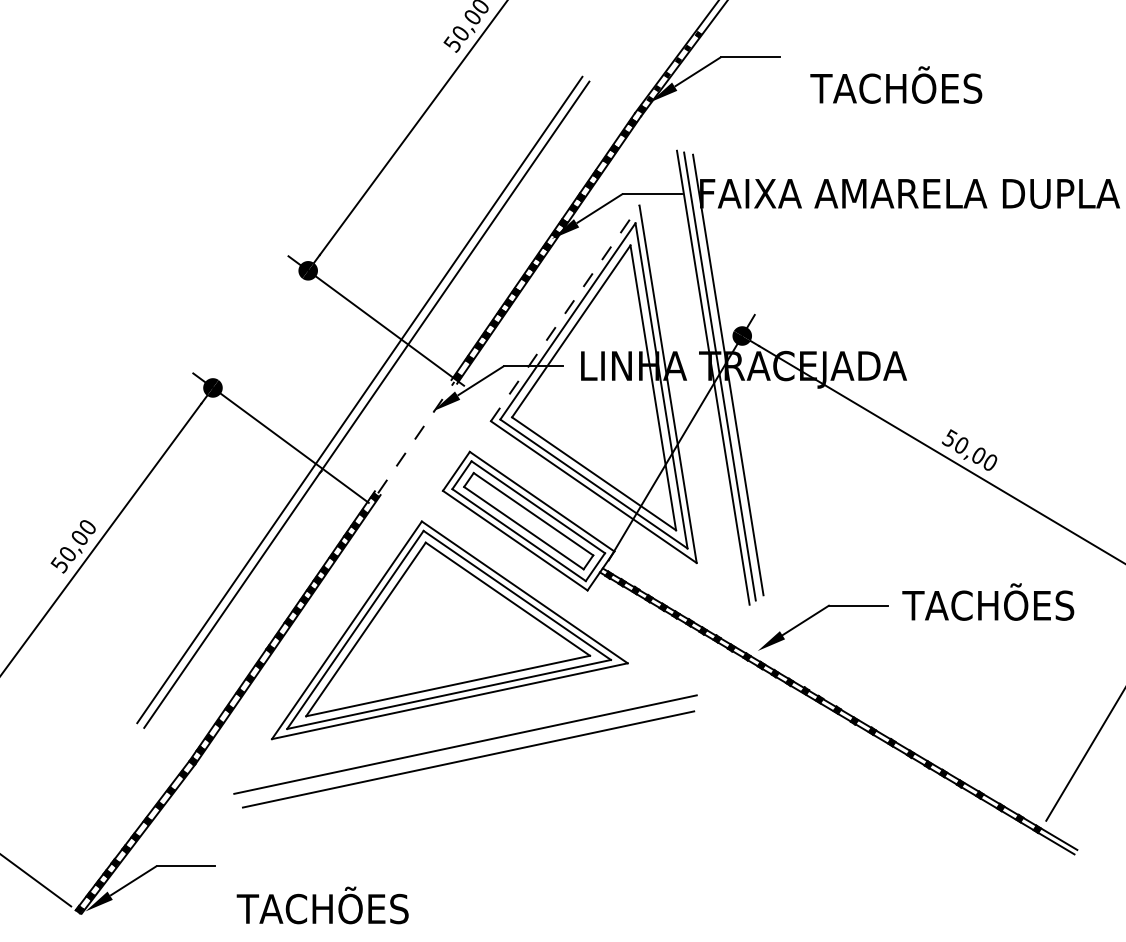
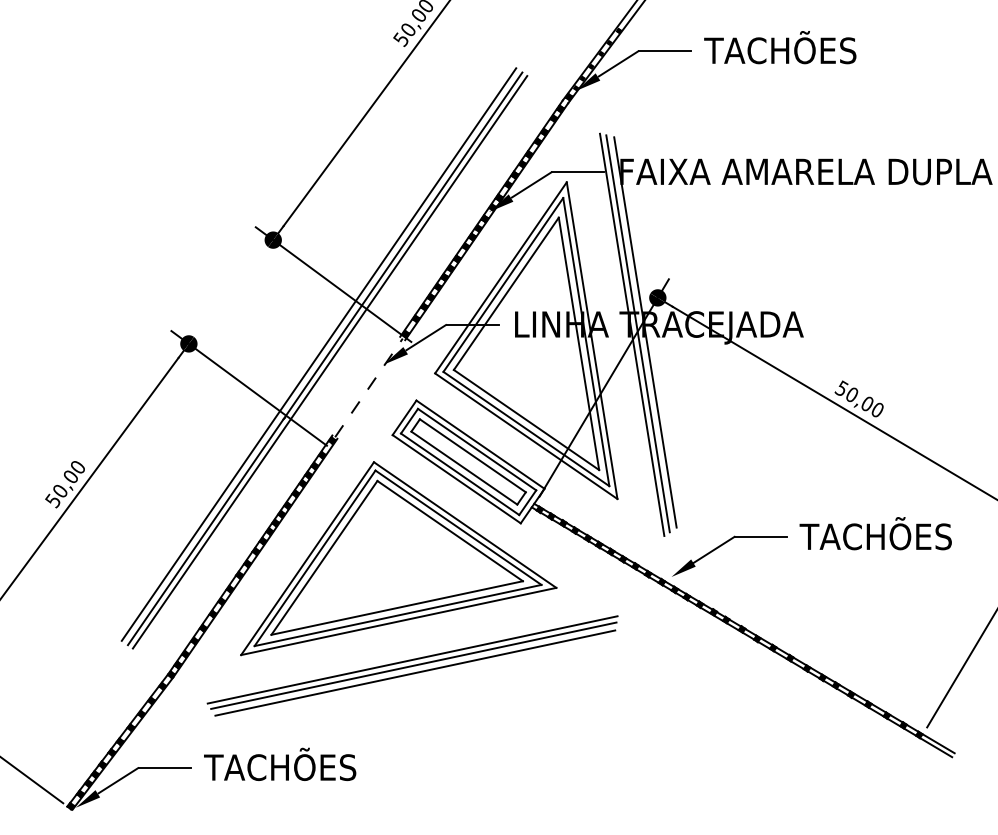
text: (896, 84) -> (780, 47), moved
line: (565, 312) -> (501, 277), dashed -> solid
line: (371, 408) -> (329, 362), added
line: (466, 750) -> (413, 665), added
text: (323, 904) -> (280, 763), moved

